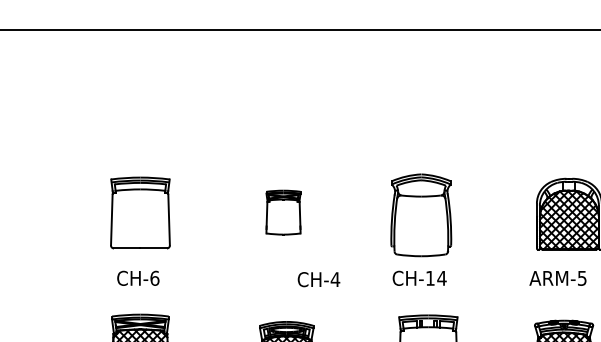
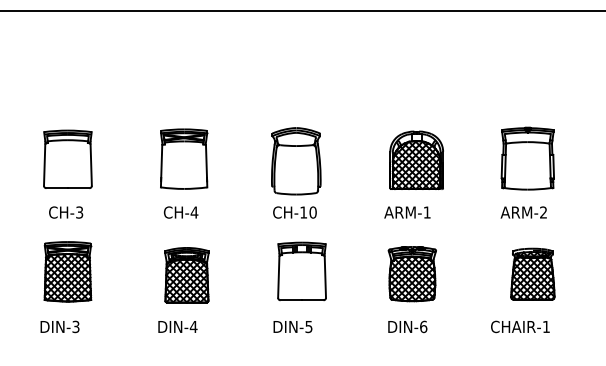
part: (283, 211) -> (184, 158), size x1.67
text: (154, 278) -> (79, 212), CH-6 -> CH-3
text: (441, 278) -> (312, 212), CH-14 -> CH-10
text: (581, 278) -> (426, 212), ARM-5 -> ARM-1
text: (318, 279) -> (180, 212), moved

